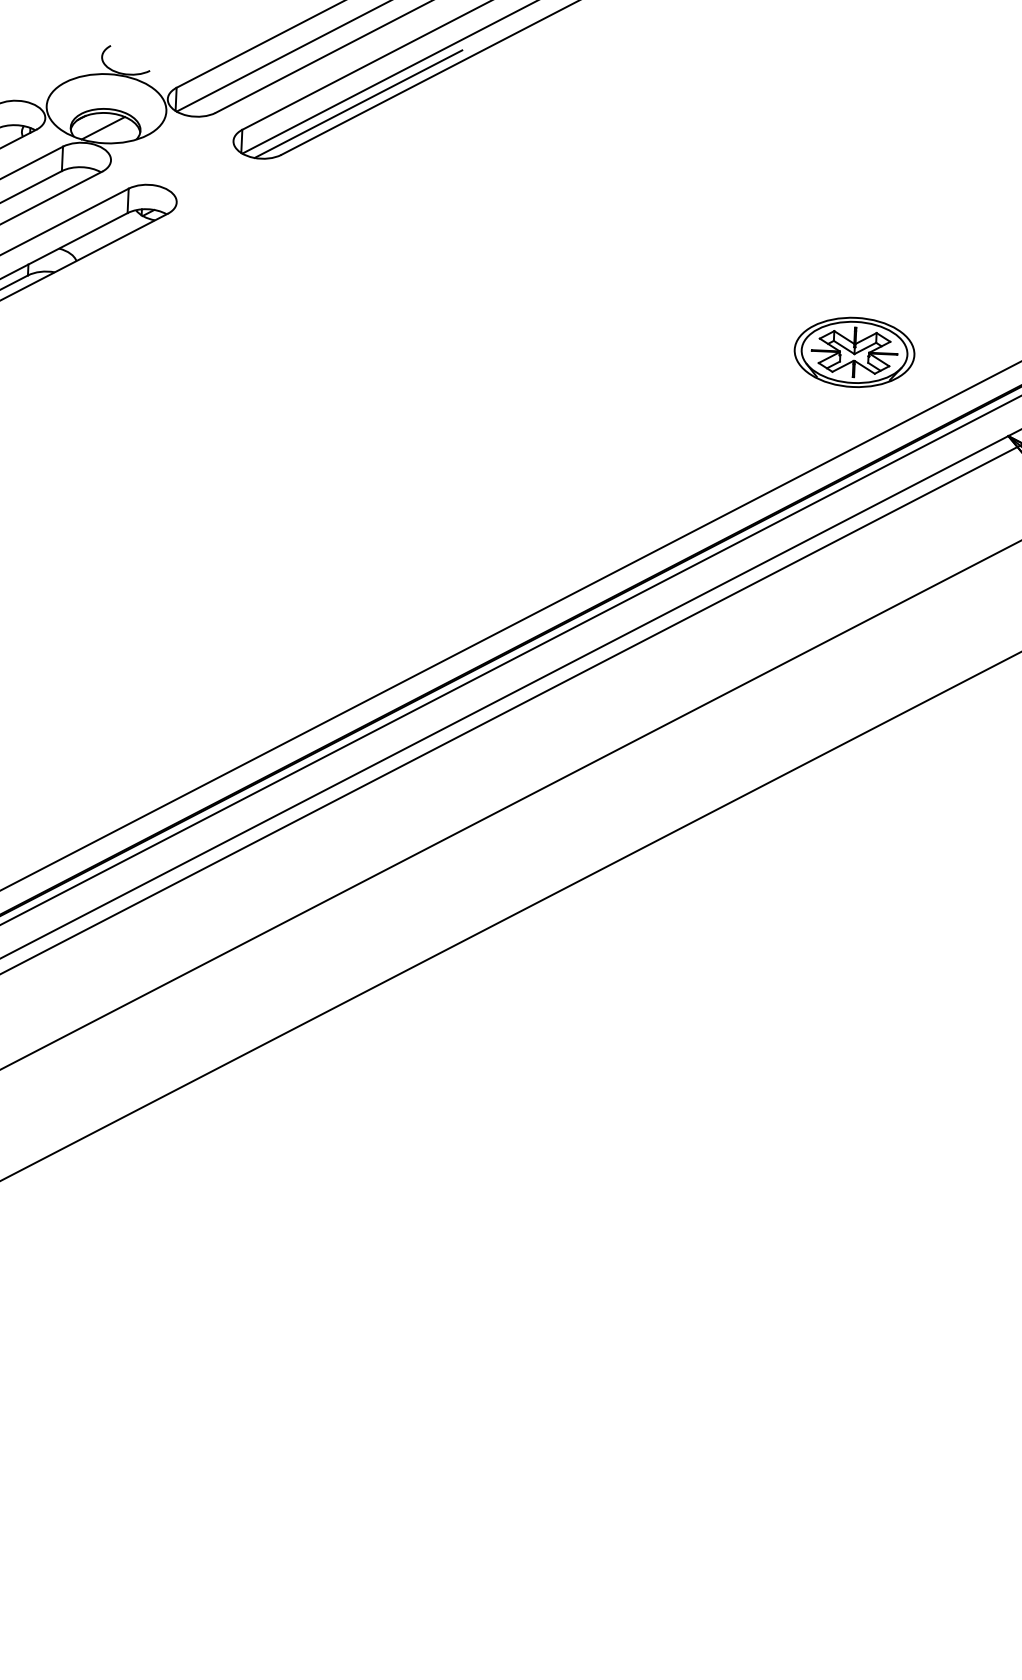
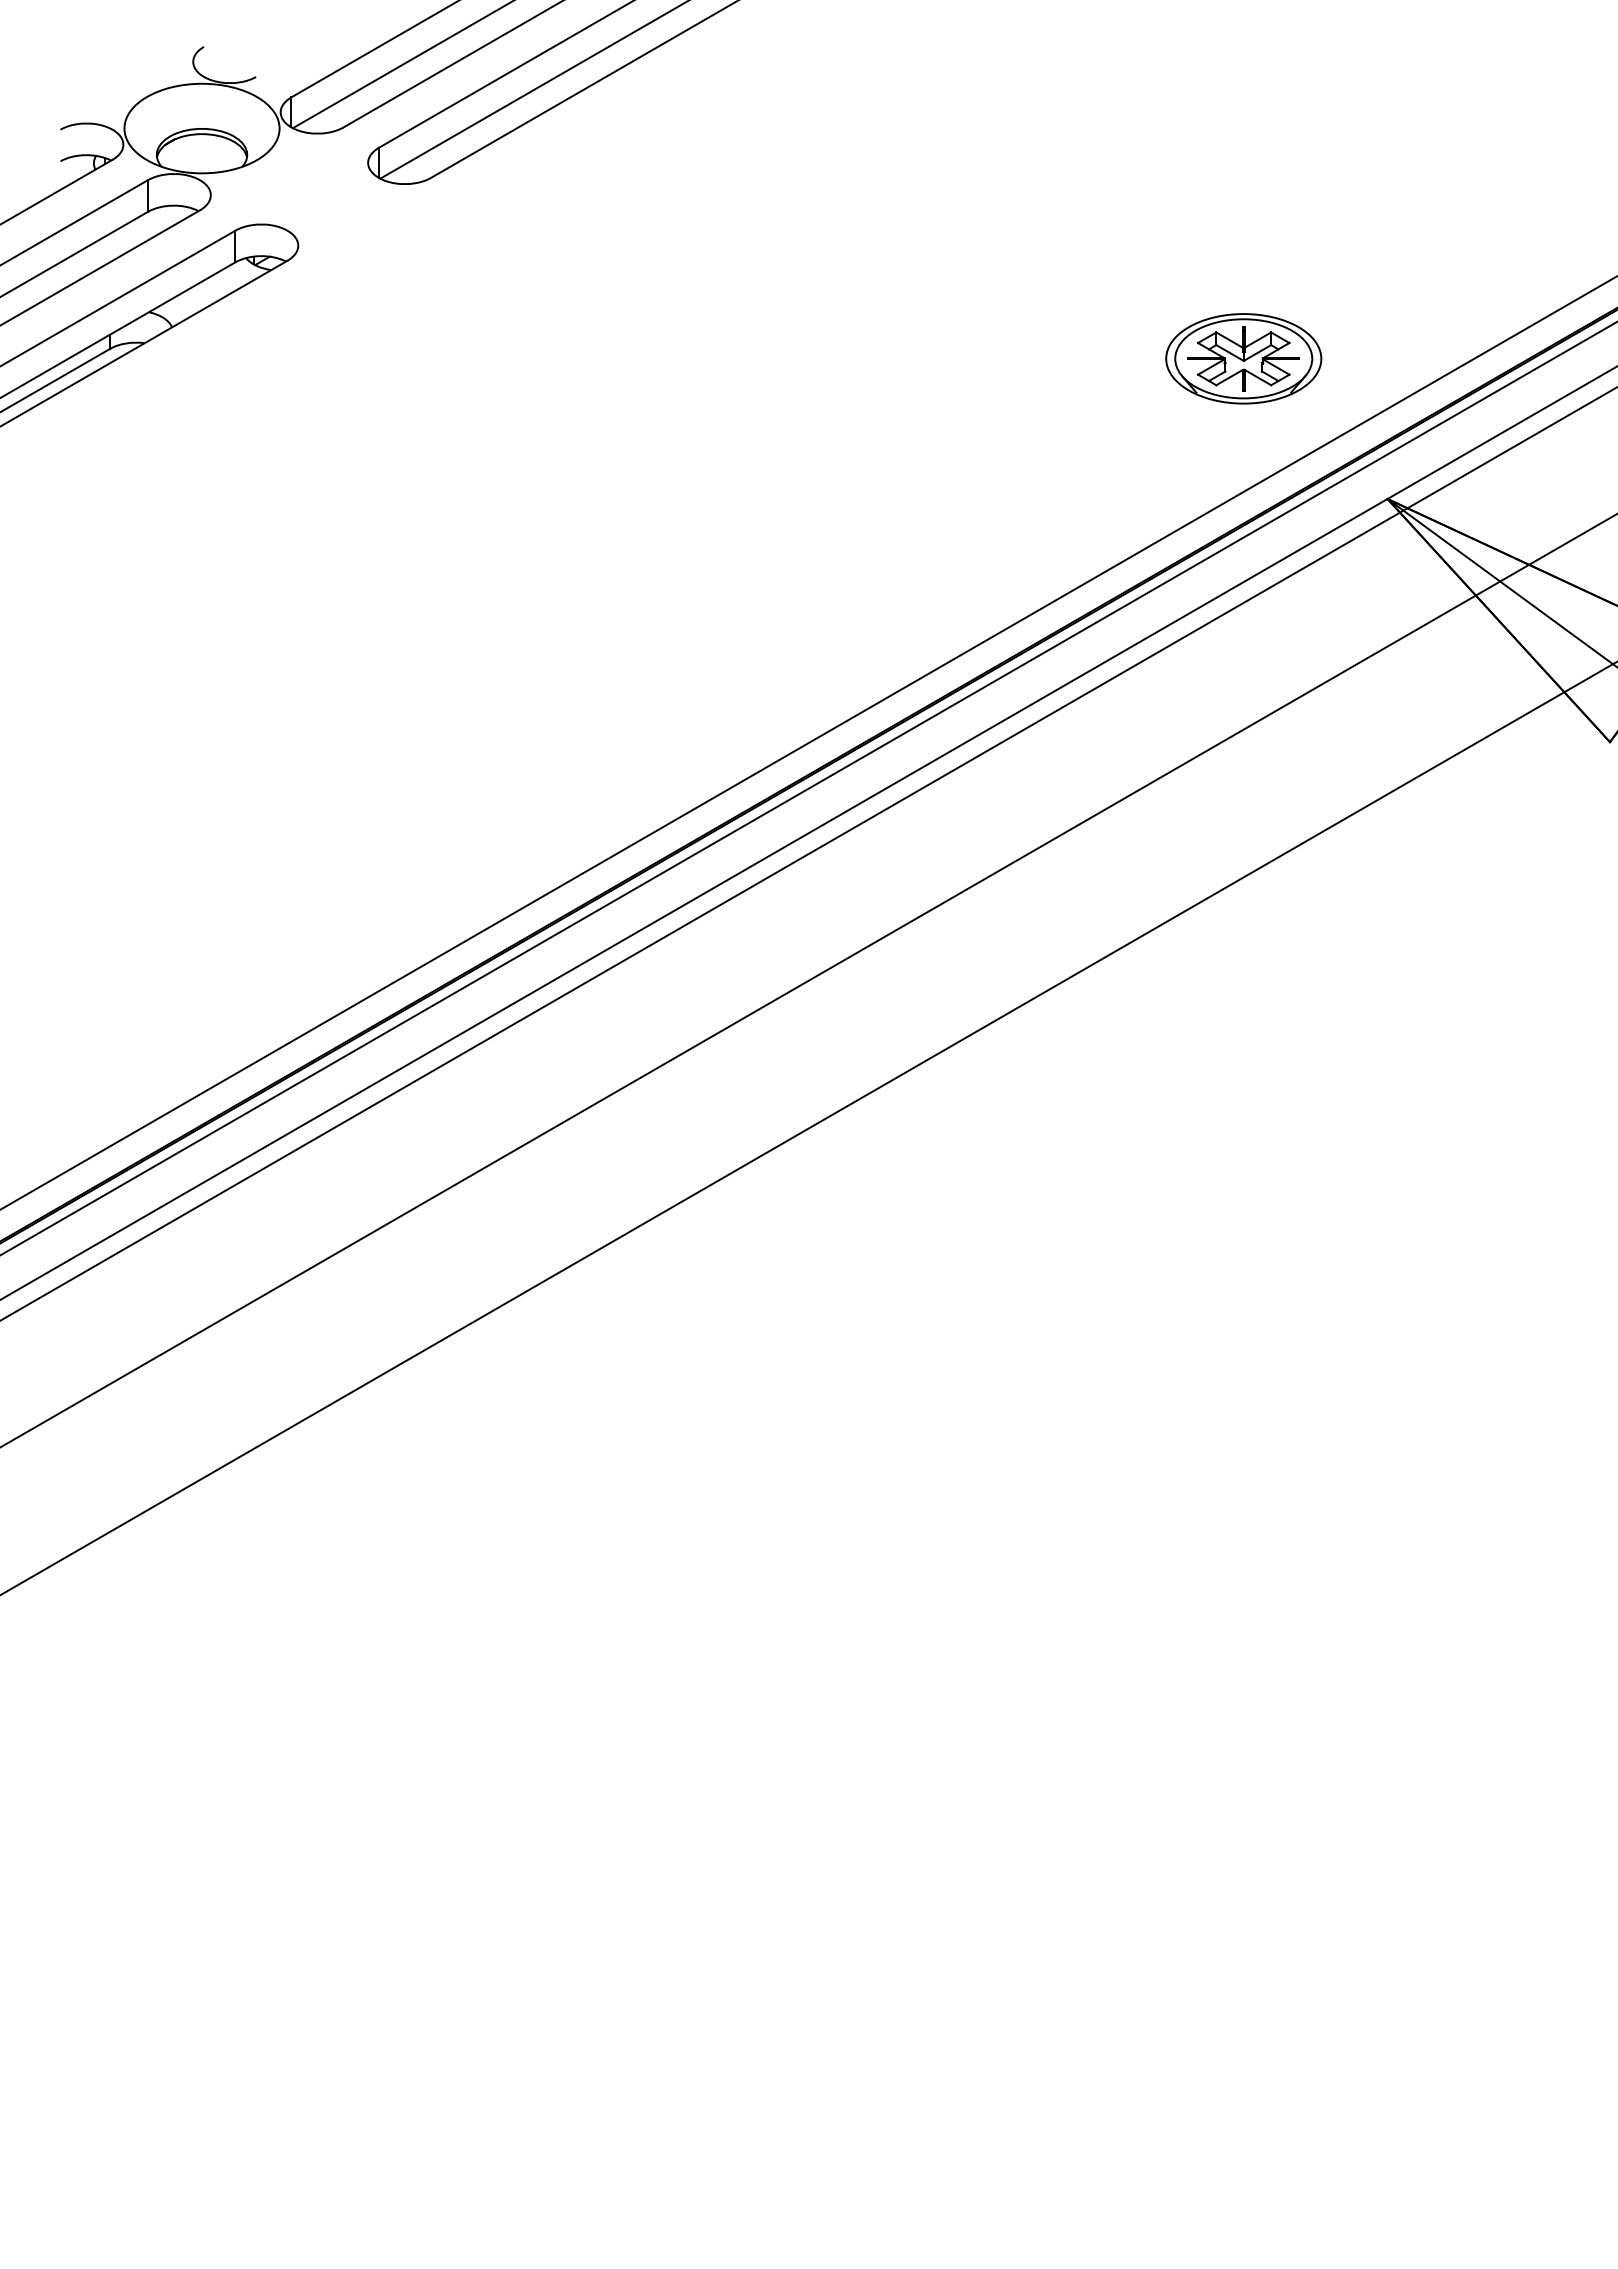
line: (358, 103) -> (527, 107), removed
line: (102, 127) -> (198, 153), removed
part: (854, 352) -> (1243, 358), moved

